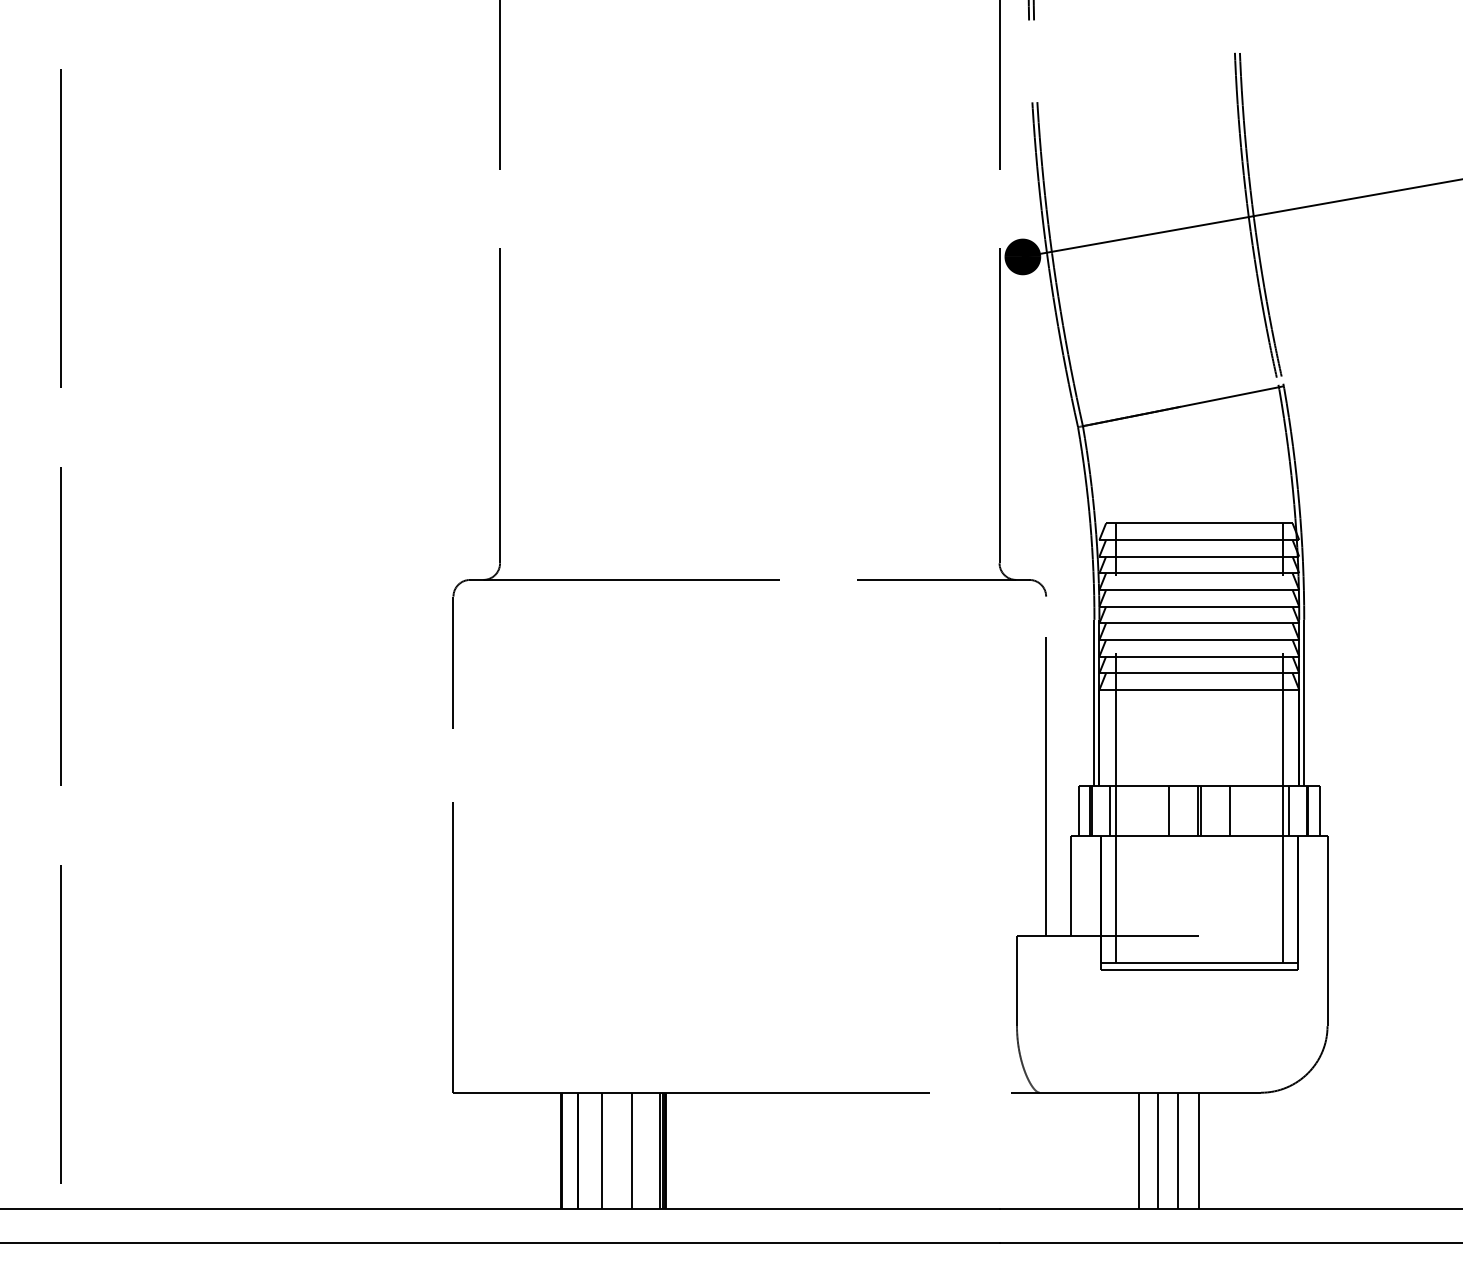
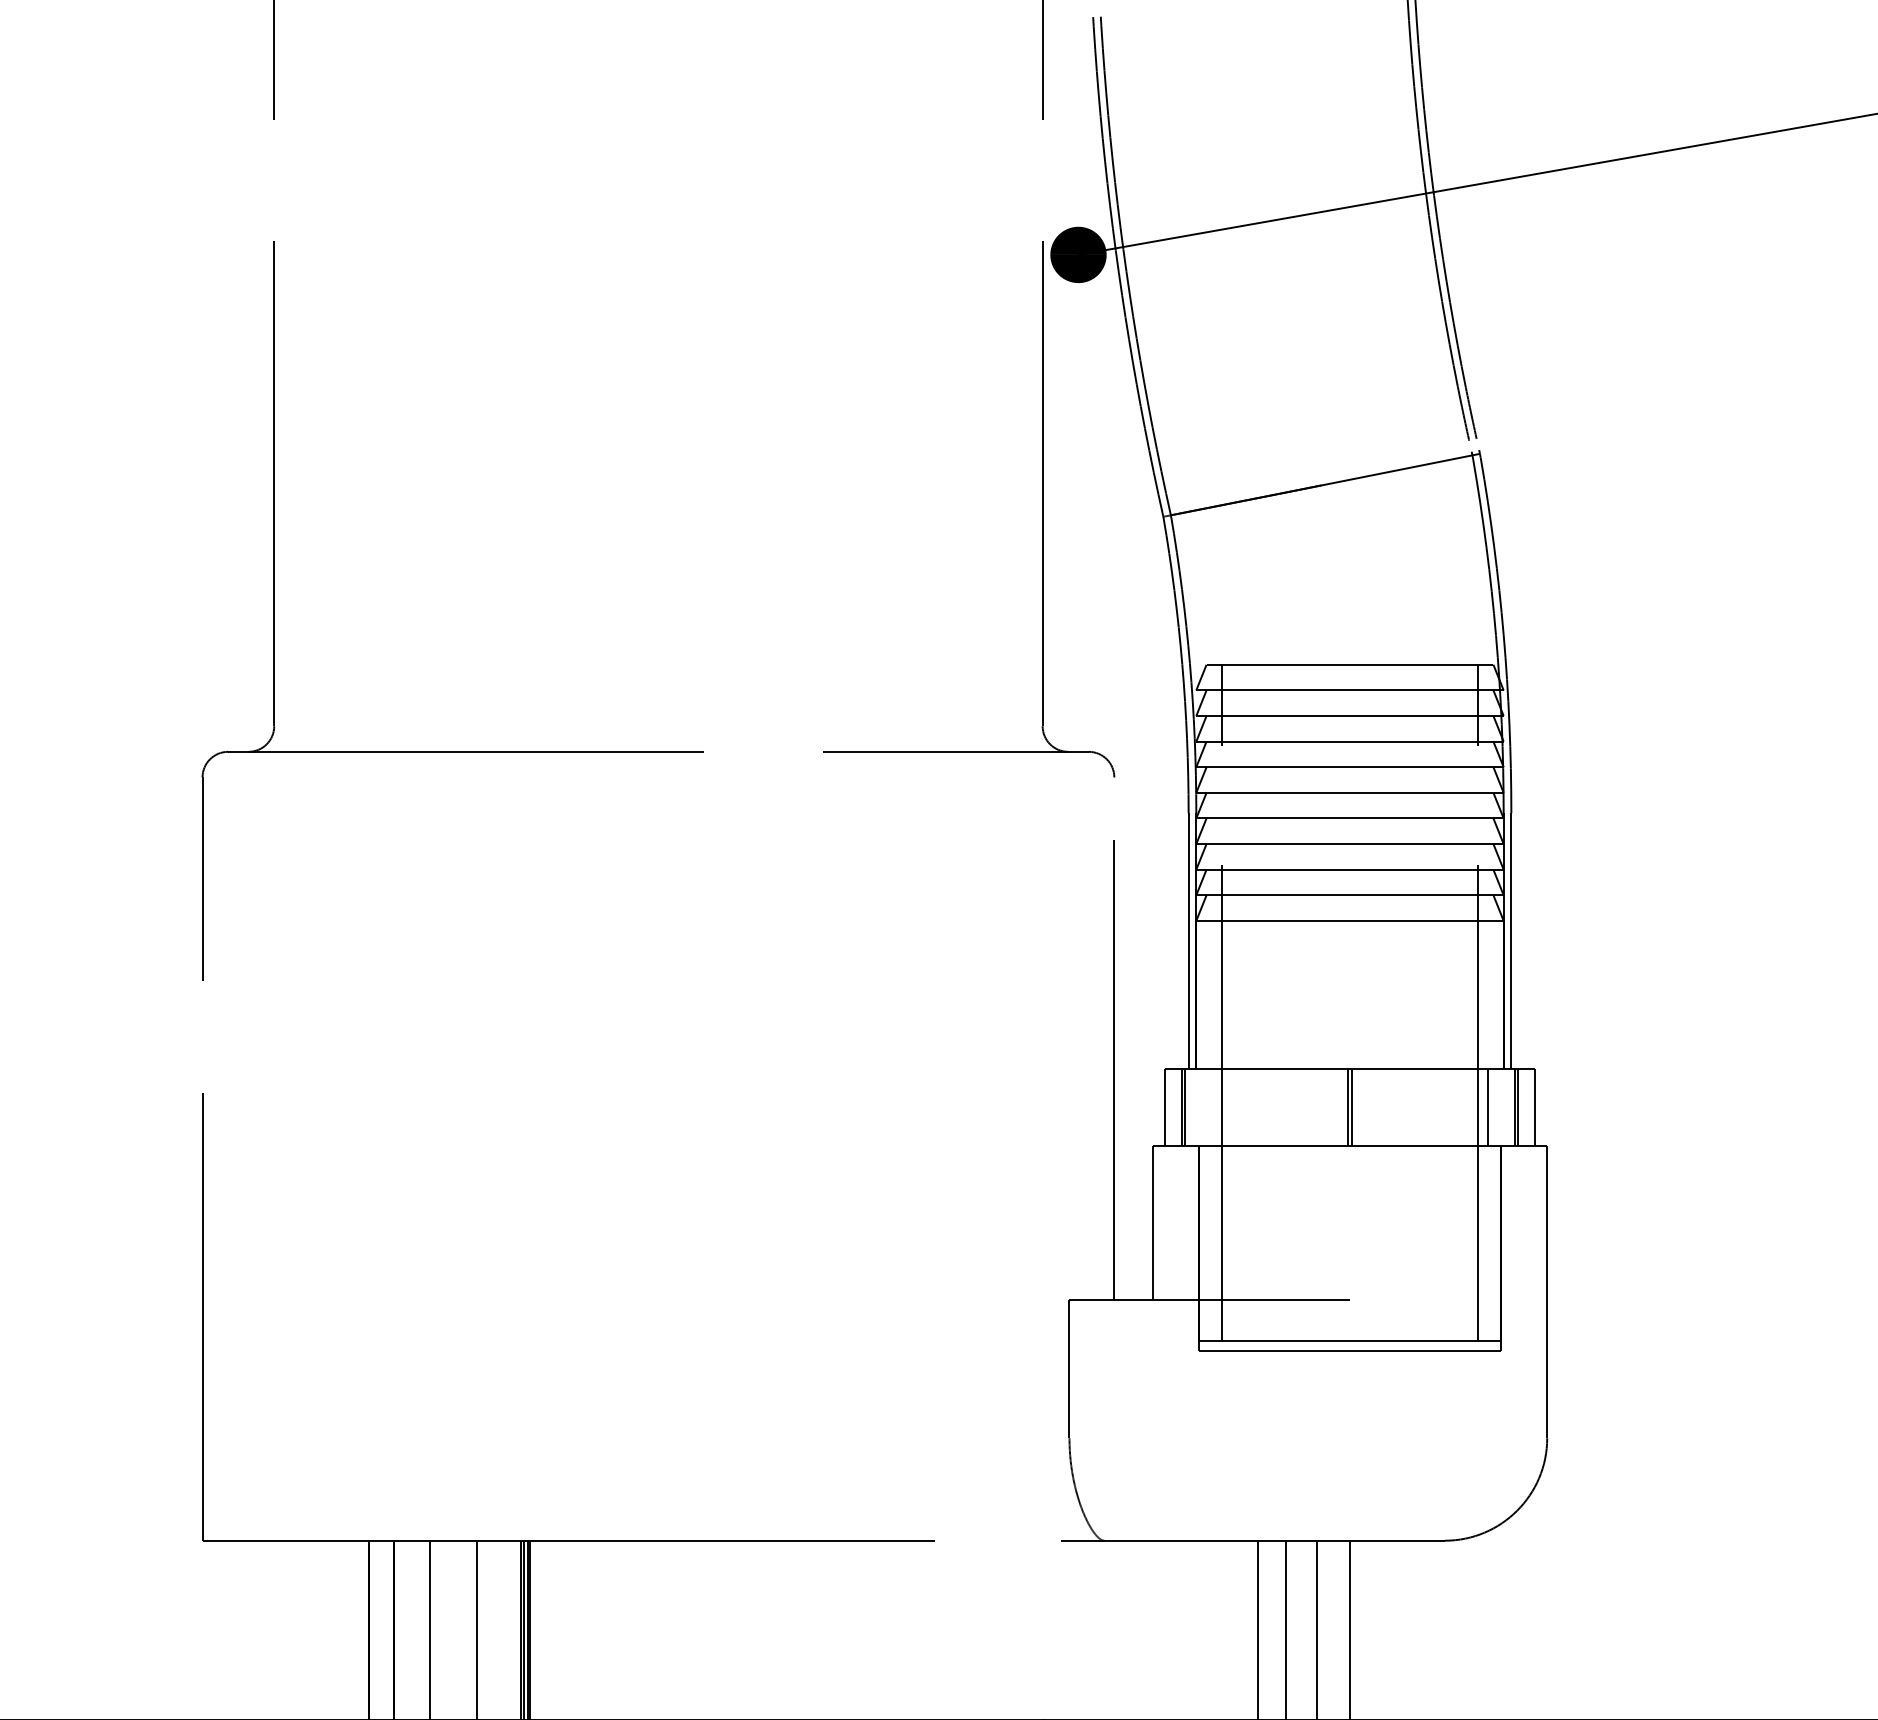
line: (1109, 811) -> (1211, 1108), removed
line: (1168, 811) -> (1302, 1108), removed
line: (1229, 811) -> (1396, 1108), removed

